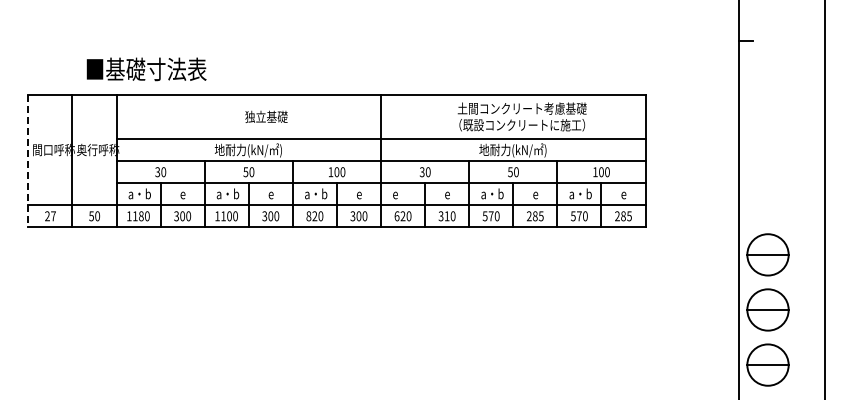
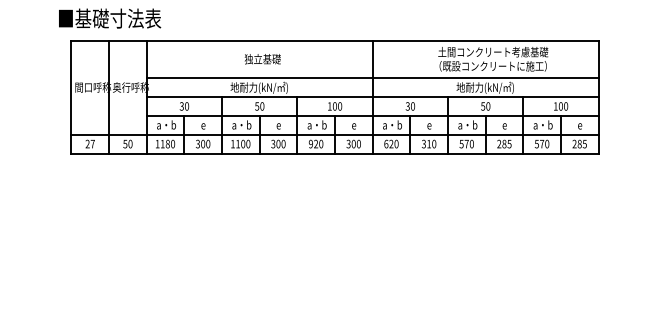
text: (146, 69) -> (109, 18), moved
text: (266, 116) -> (262, 58), moved
line: (28, 161) -> (71, 97), dashed -> solid
text: (404, 193) -> (392, 124), e -> a・b
text: (308, 216) -> (310, 144), 820 -> 920

